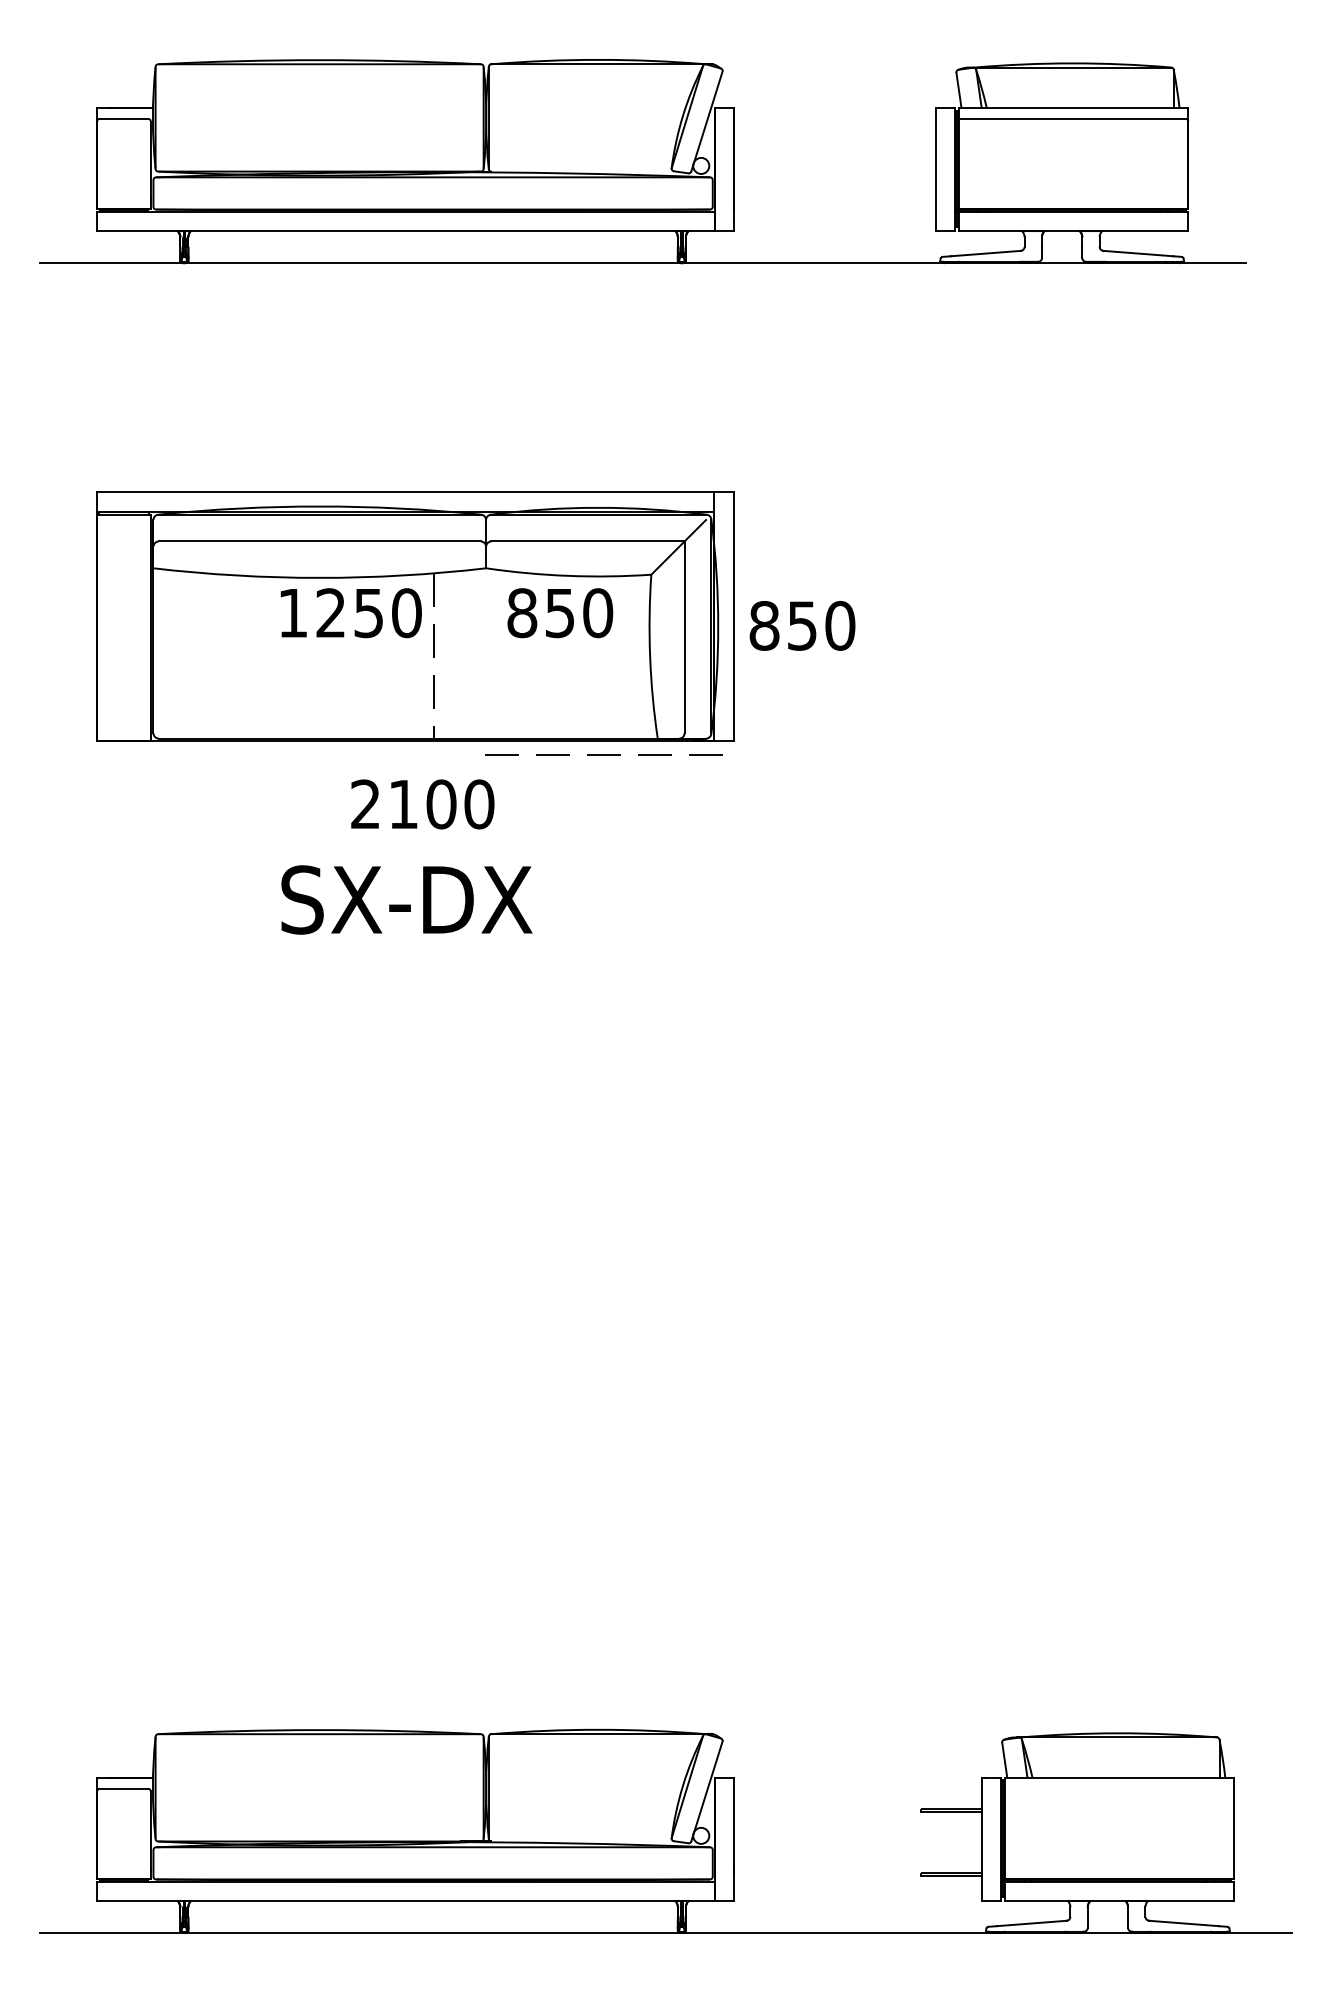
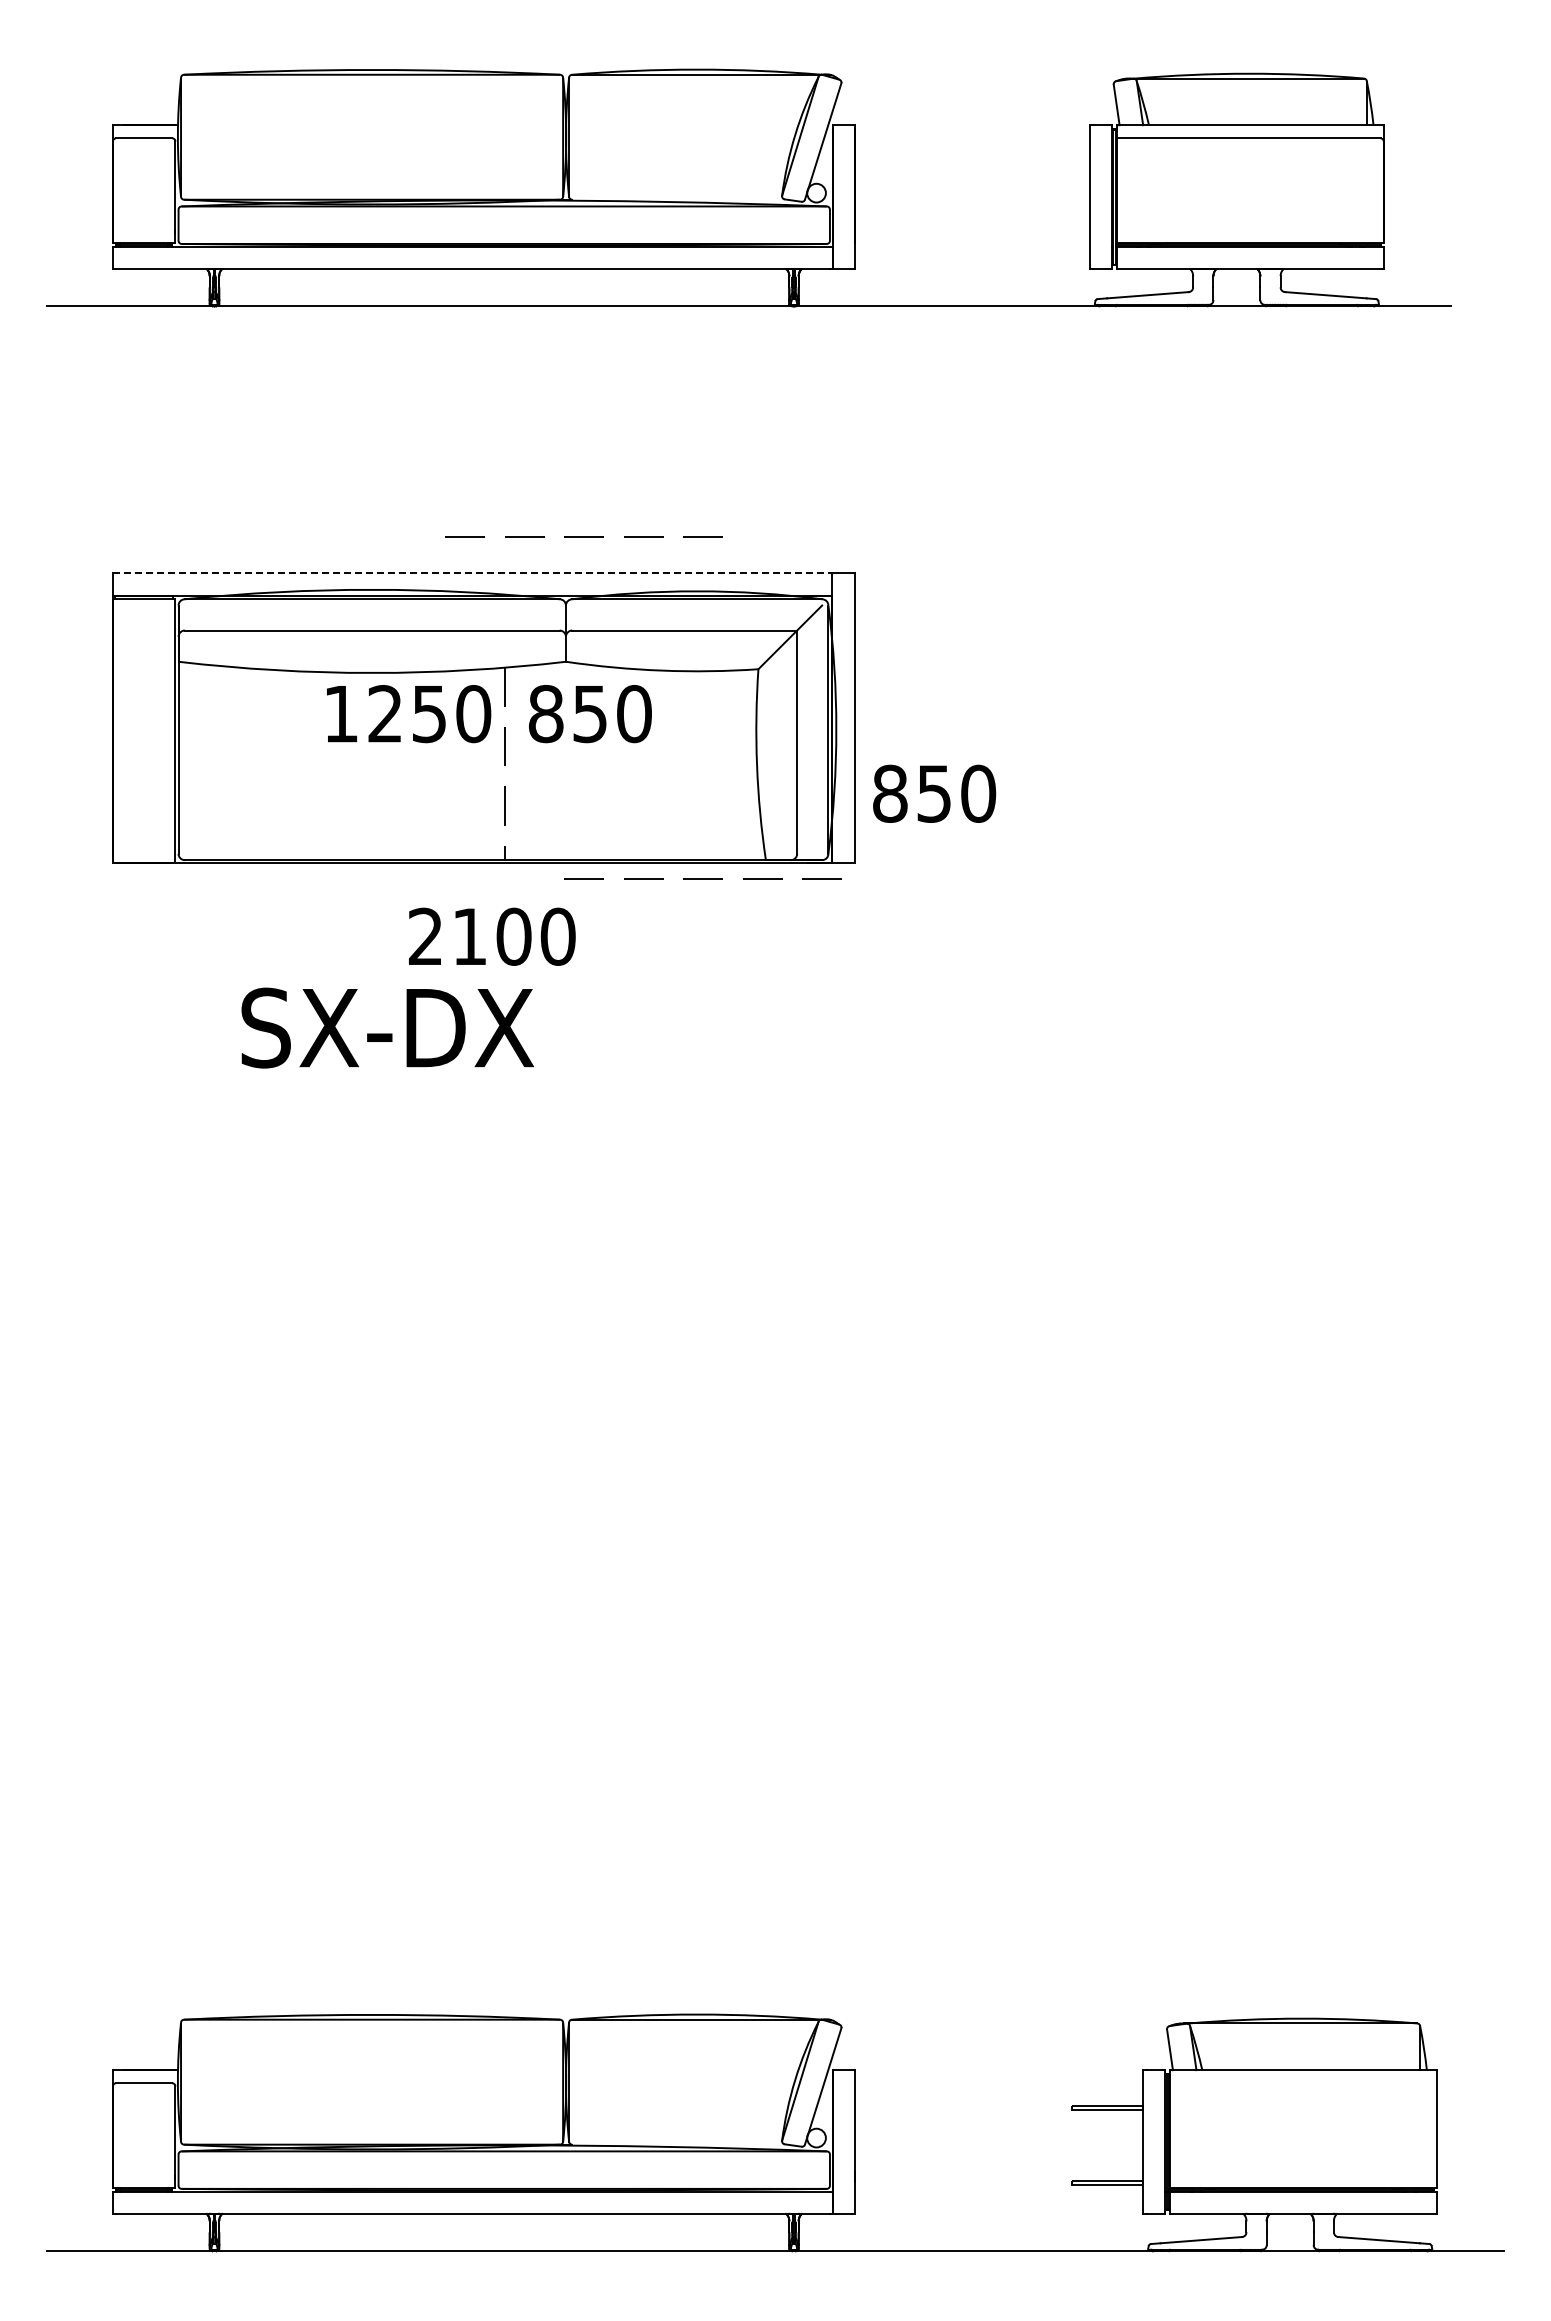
line: (501, 460) -> (583, 536), added
line: (405, 491) -> (472, 572), solid -> dashed
text: (560, 613) -> (590, 714), moved
text: (802, 625) -> (934, 793), moved
text: (406, 899) -> (387, 1027), moved

